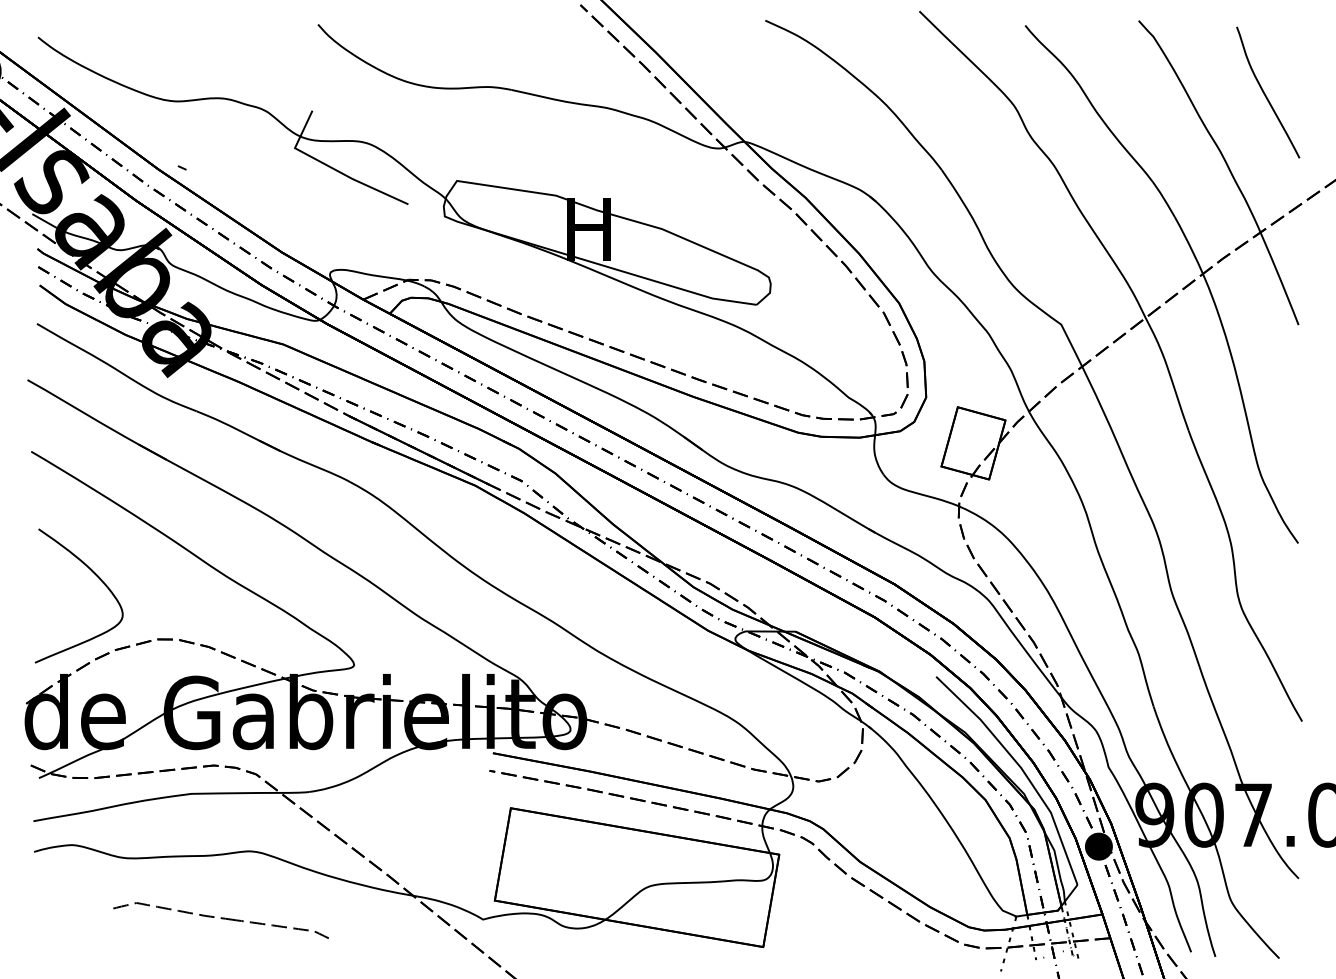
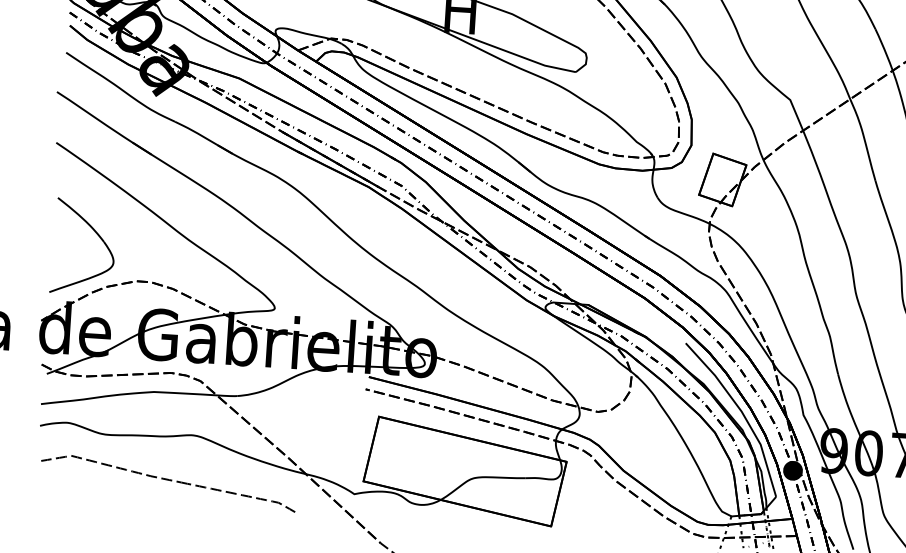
part: (219, 920) -> (167, 482), size x1.67

